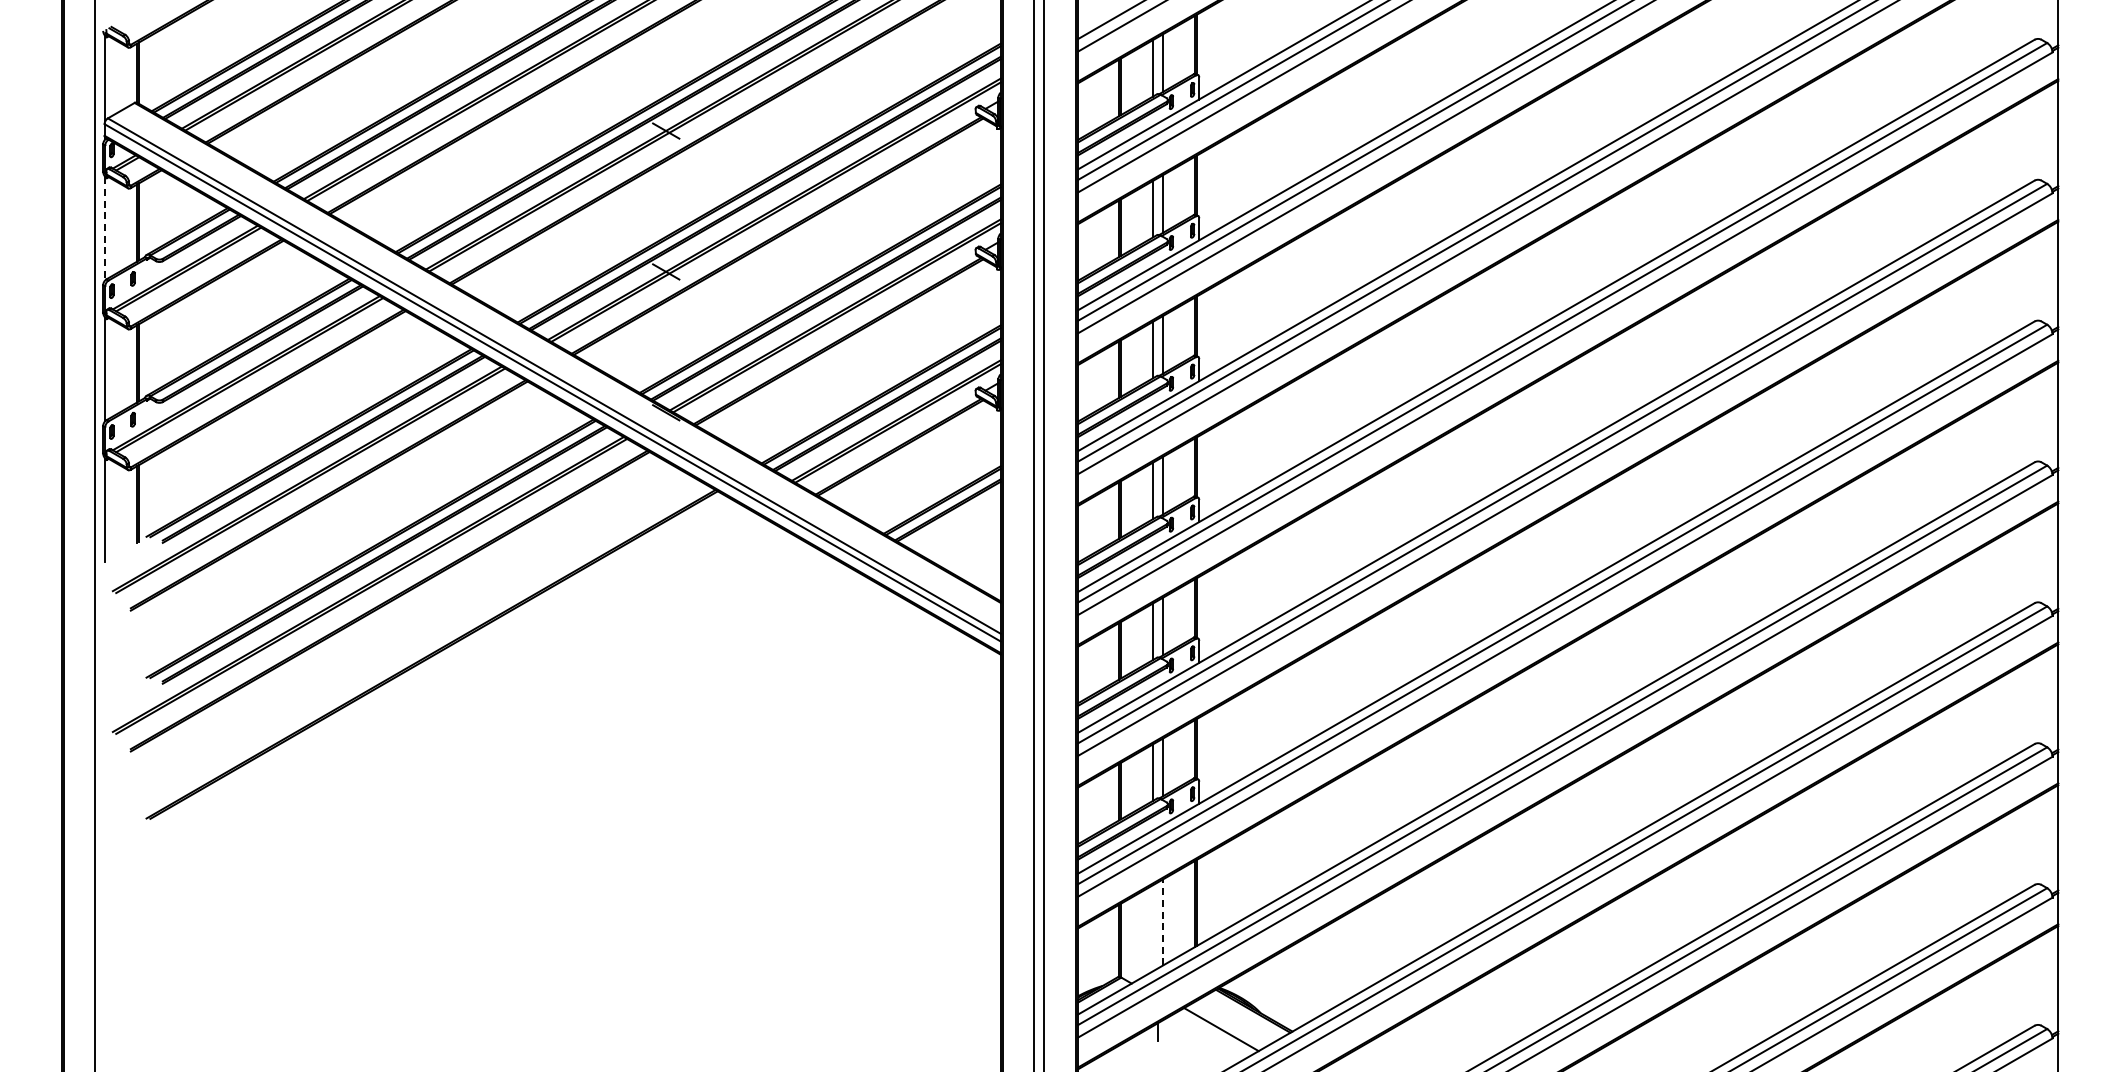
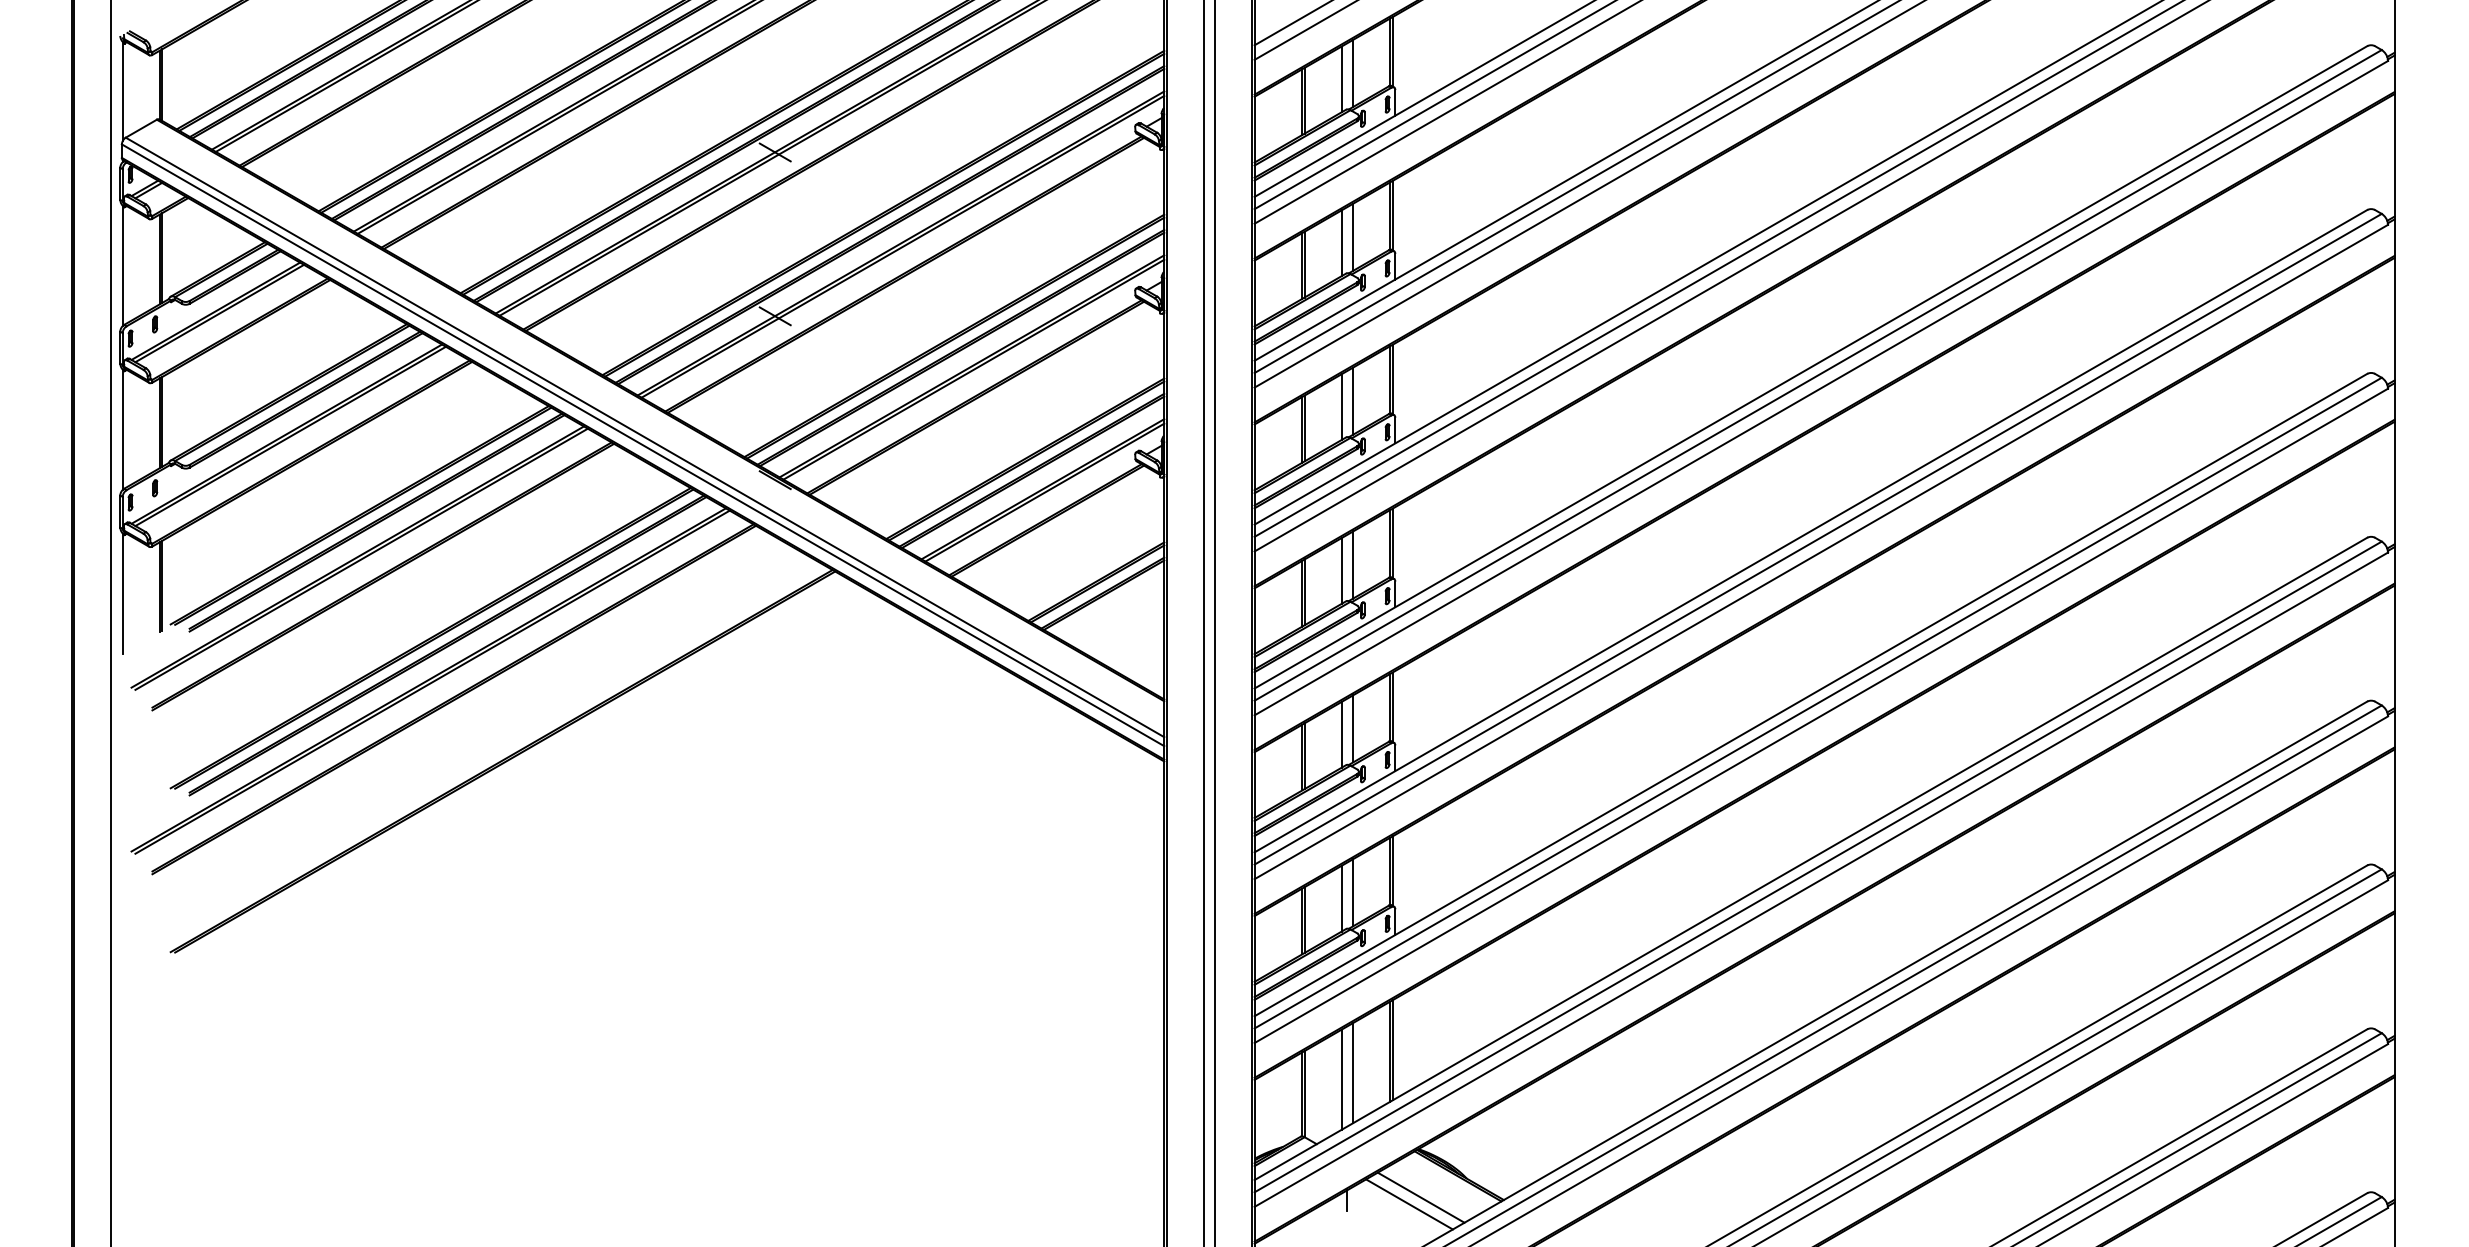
line: (105, 228) -> (122, 265), dashed -> solid
line: (1163, 921) -> (1353, 1071), dashed -> solid
line: (1153, 928) -> (1342, 1080), added
line: (1211, 1034) -> (1409, 1203), added

